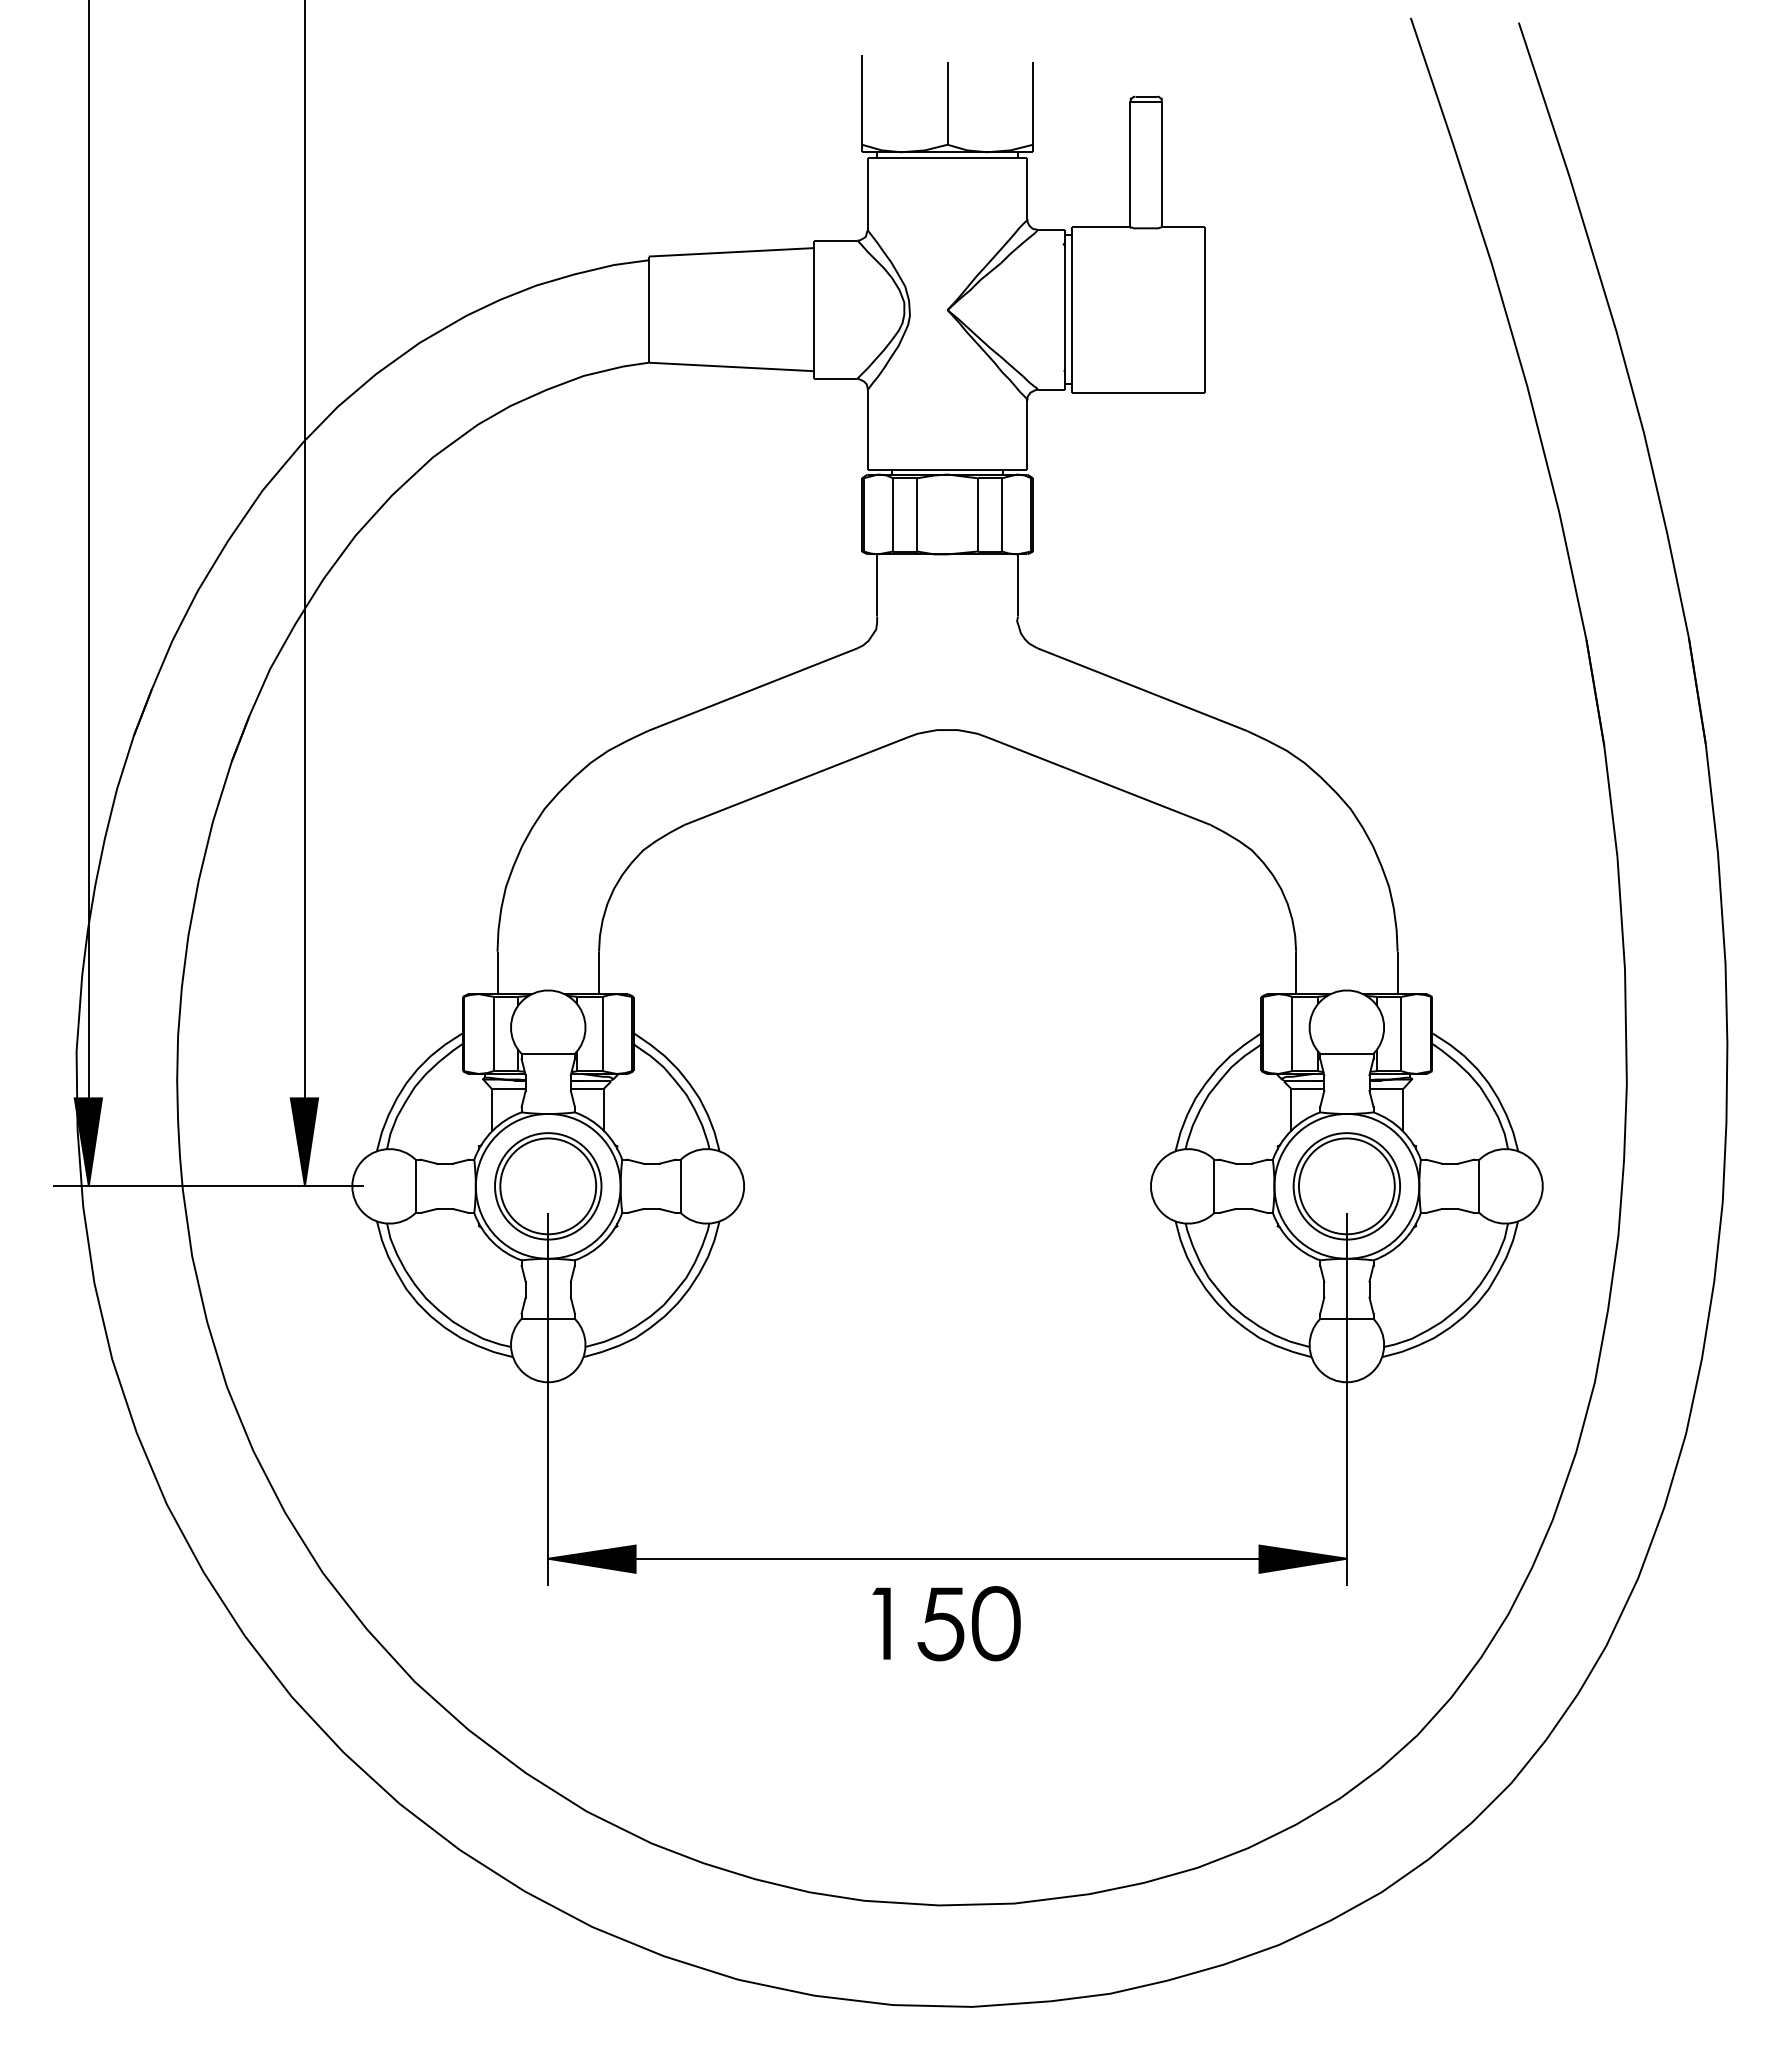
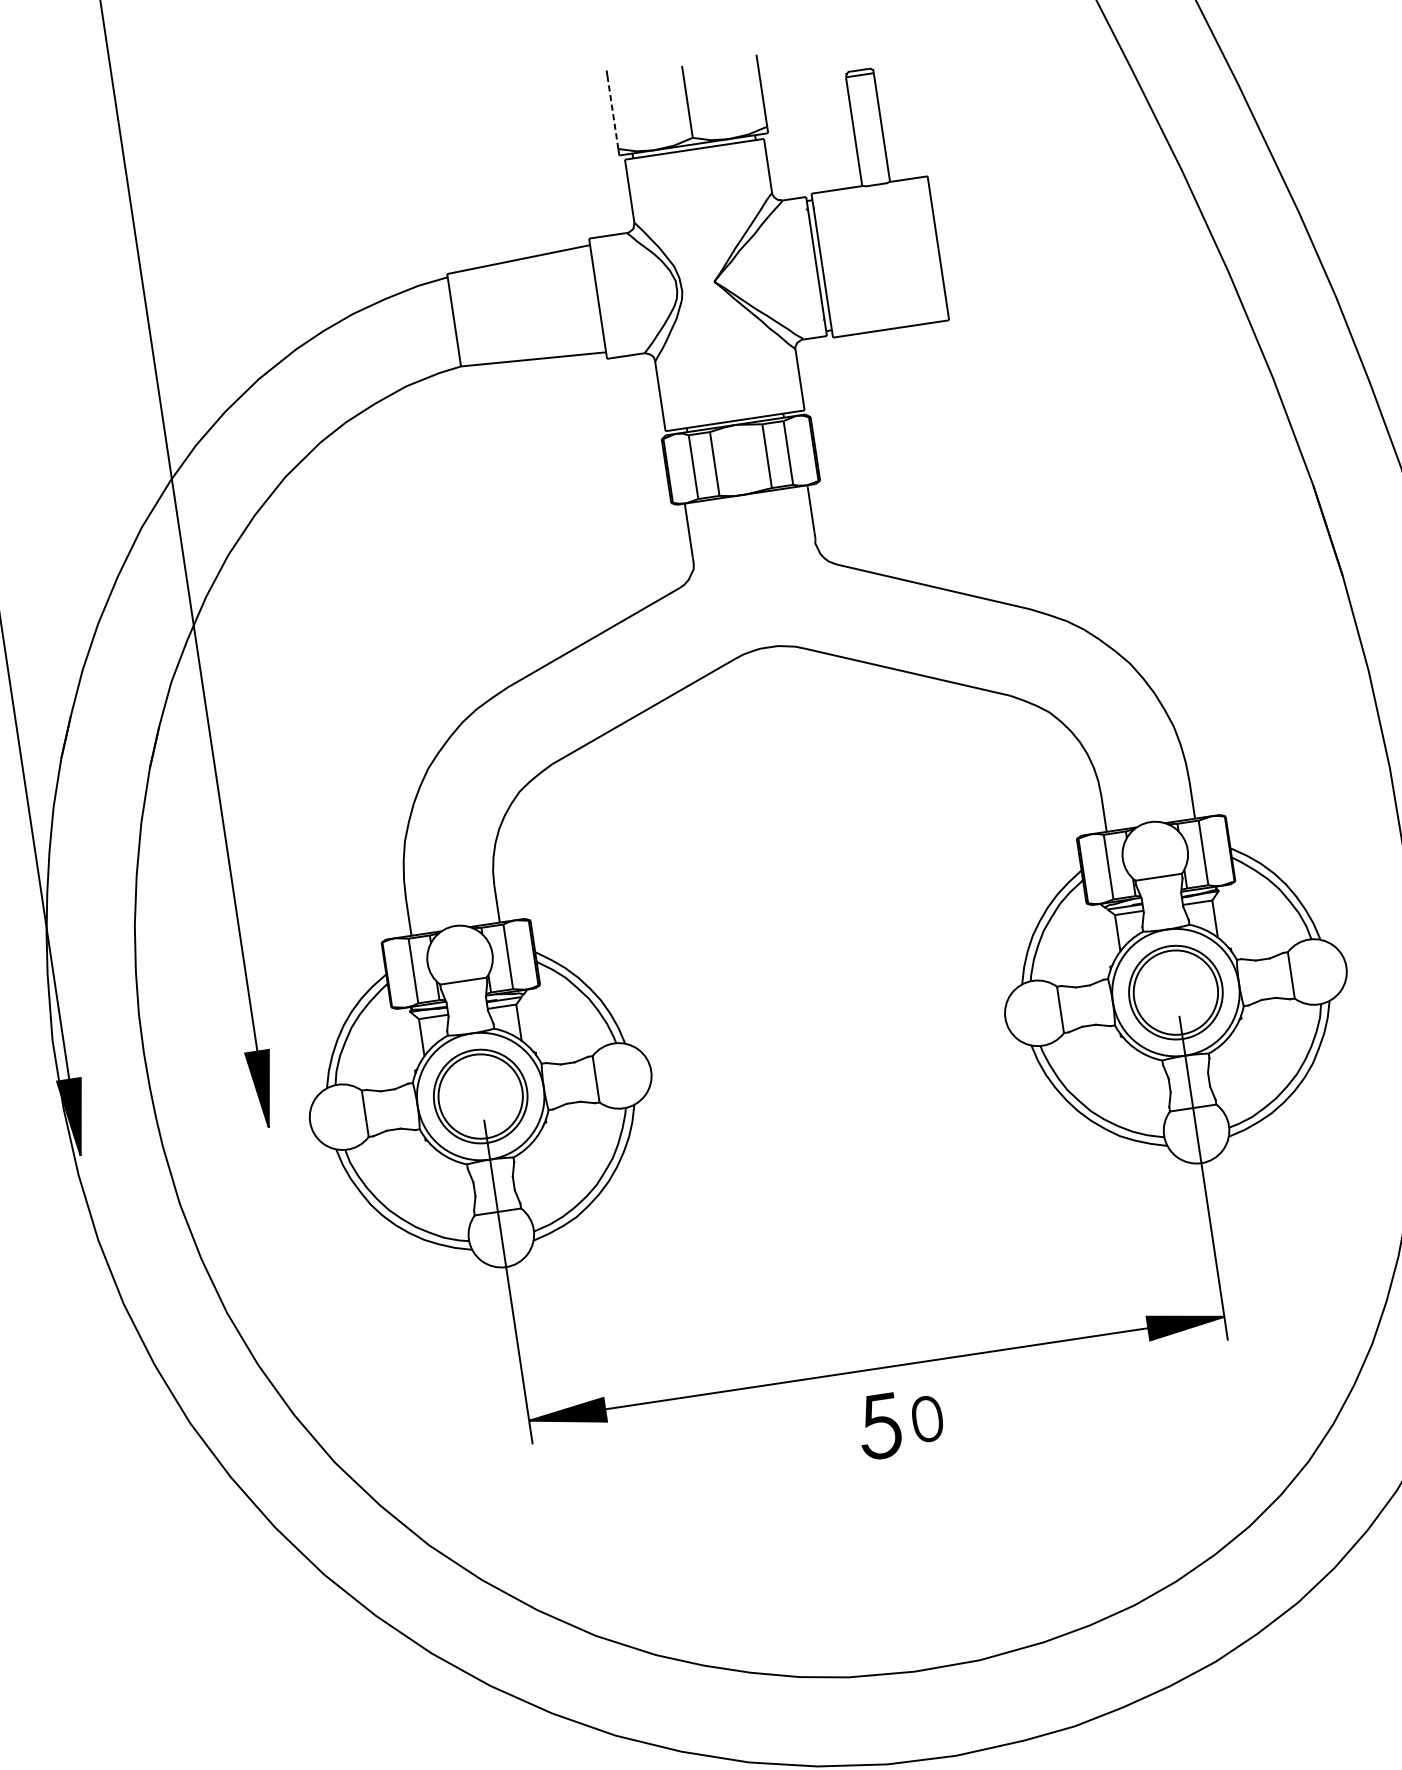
line: (862, 102) -> (613, 112), solid -> dashed
line: (207, 1185) -> (183, 1140), removed
part: (881, 1623) -> (827, 1433), removed
part: (995, 1623) -> (926, 1418), size x0.7

